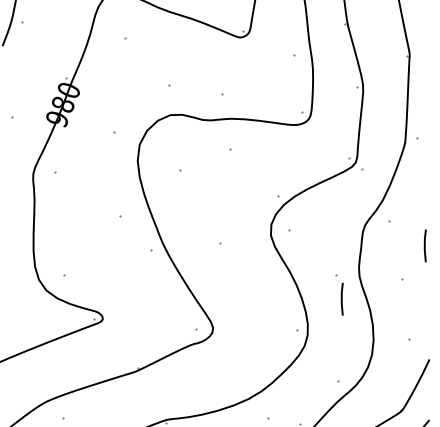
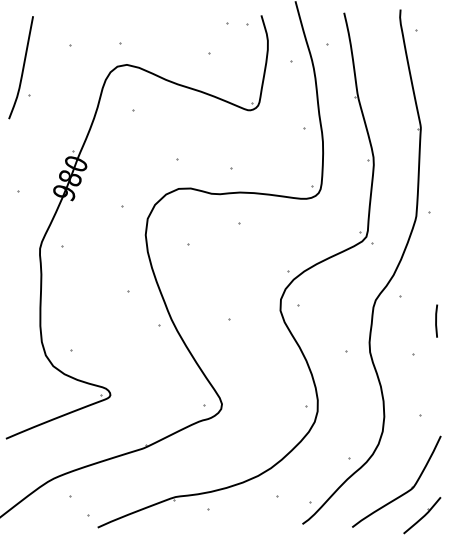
line: (342, 298) -> (352, 374), removed

